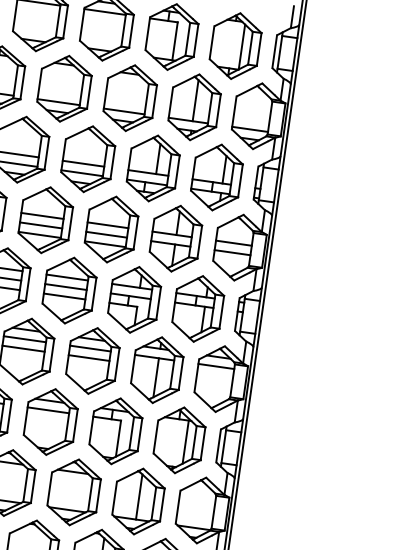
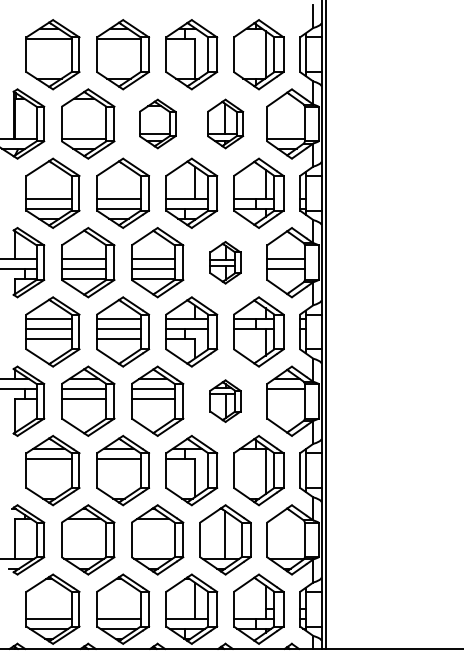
part: (130, 97) -> (157, 123), size x0.7
part: (194, 106) -> (225, 123), size x0.7
part: (175, 238) -> (225, 262), size x0.6
part: (157, 369) -> (225, 400), size x0.6

